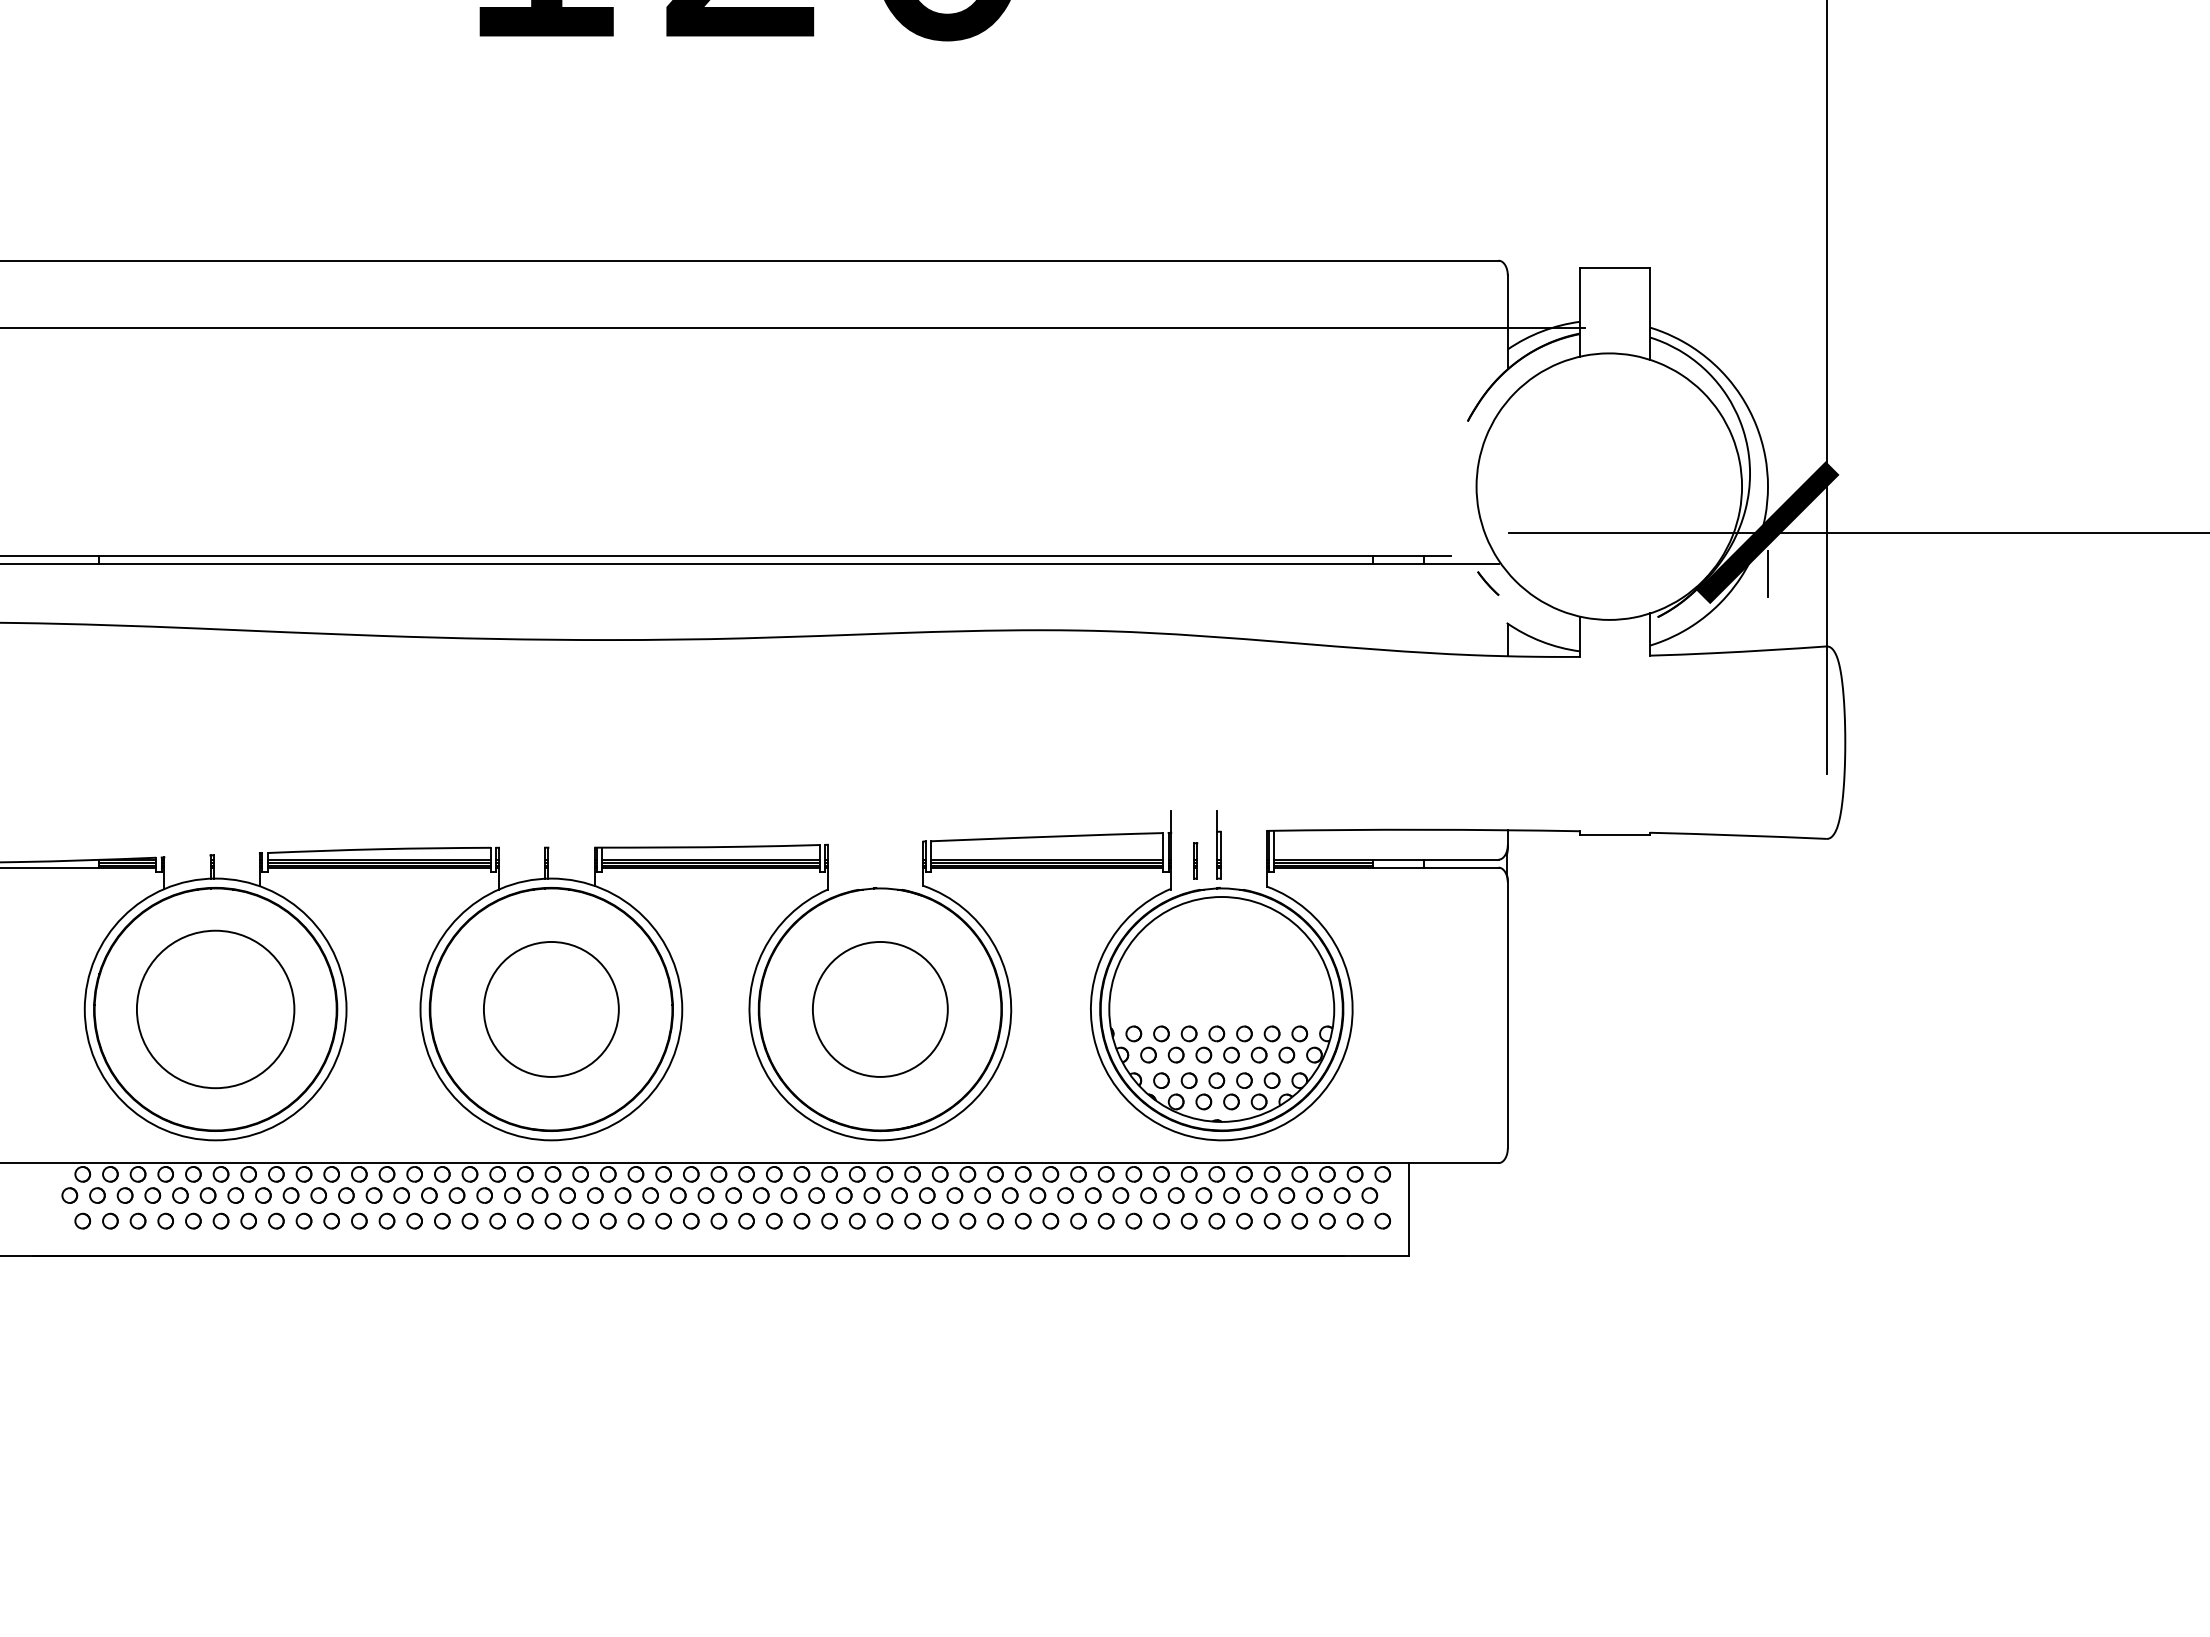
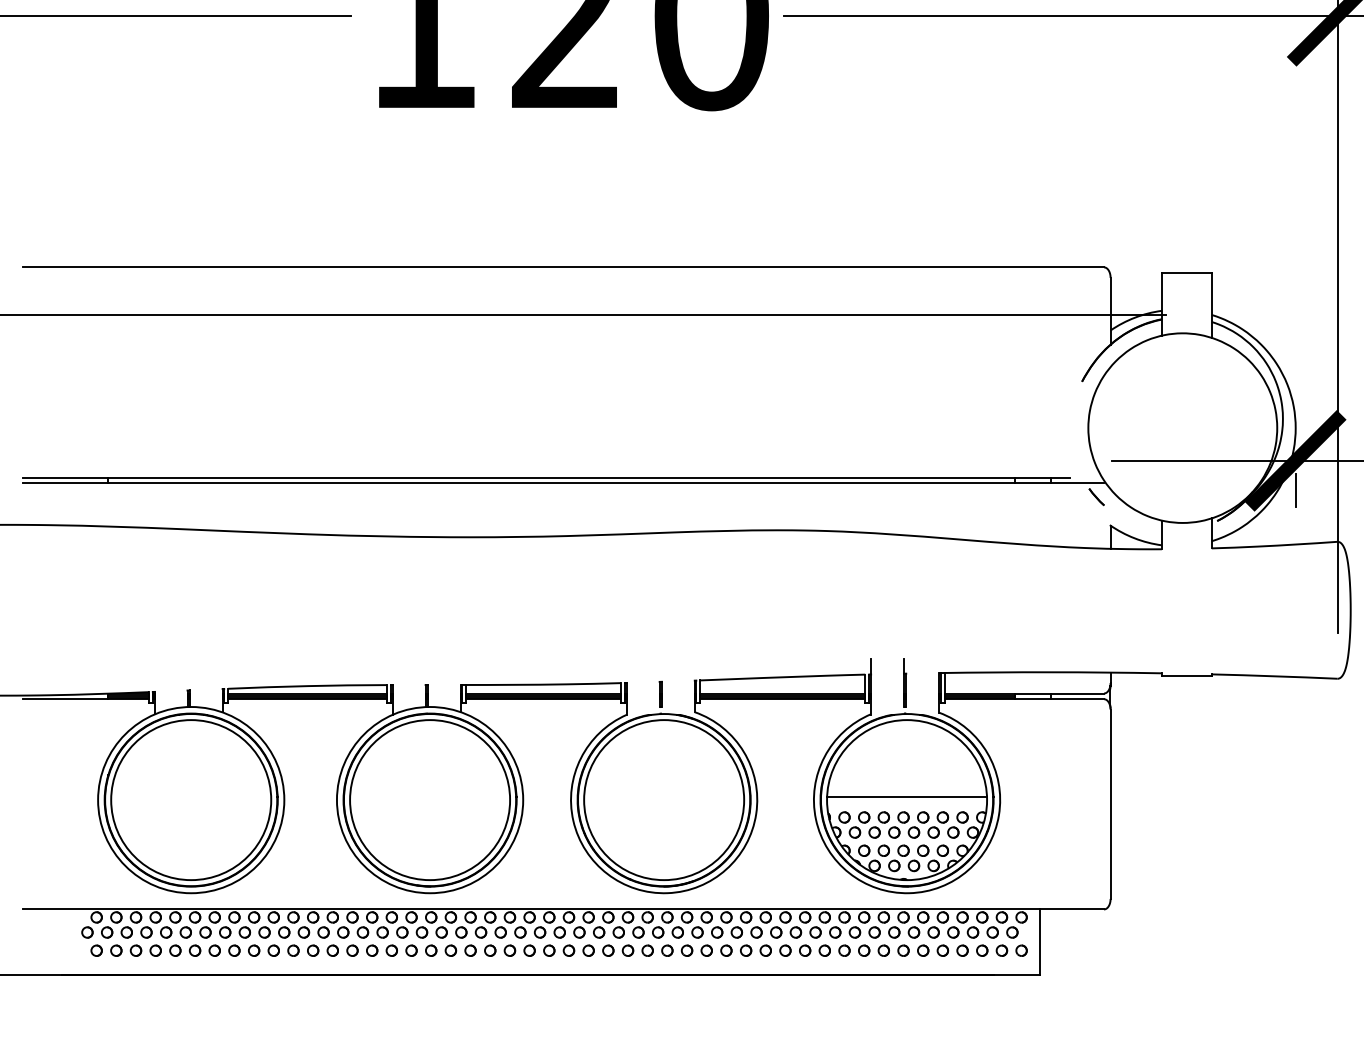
part: (1195, 860) -> (660, 694), moved
line: (1221, 1005) -> (906, 797), added
circle: (215, 1009) -> (191, 800), size x1.43
circle: (550, 1009) -> (429, 800), size x1.67
circle: (879, 1009) -> (663, 800), size x1.67

